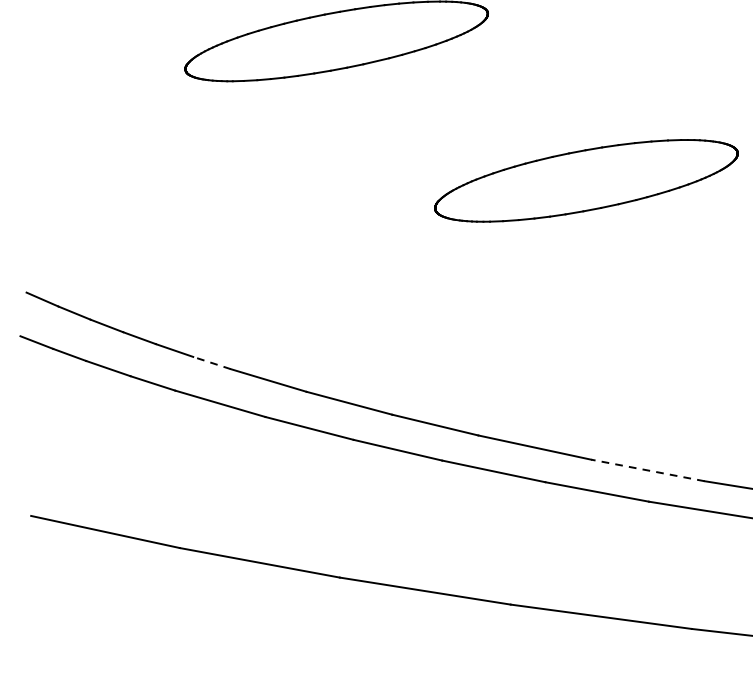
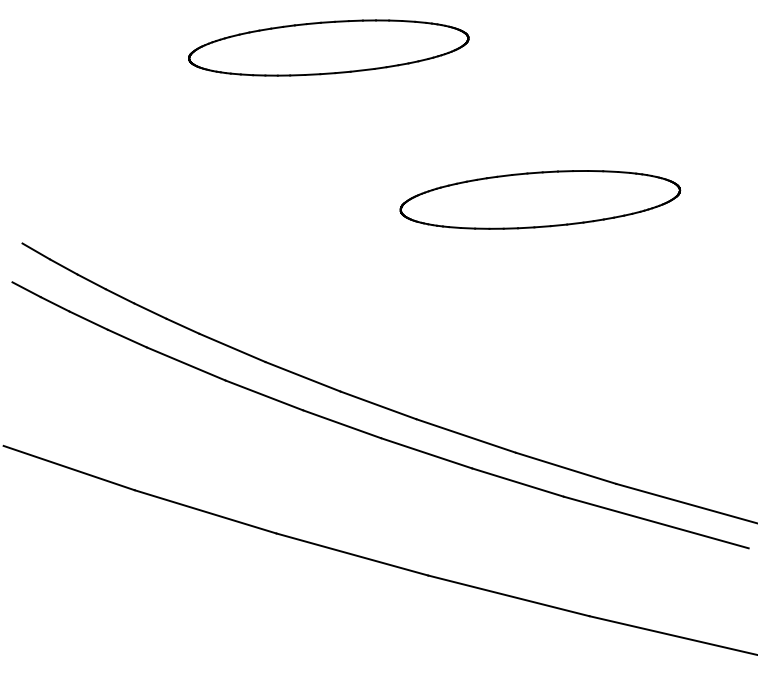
line: (211, 363) -> (182, 326), dashed -> solid
line: (648, 470) -> (566, 468), dashed -> solid

